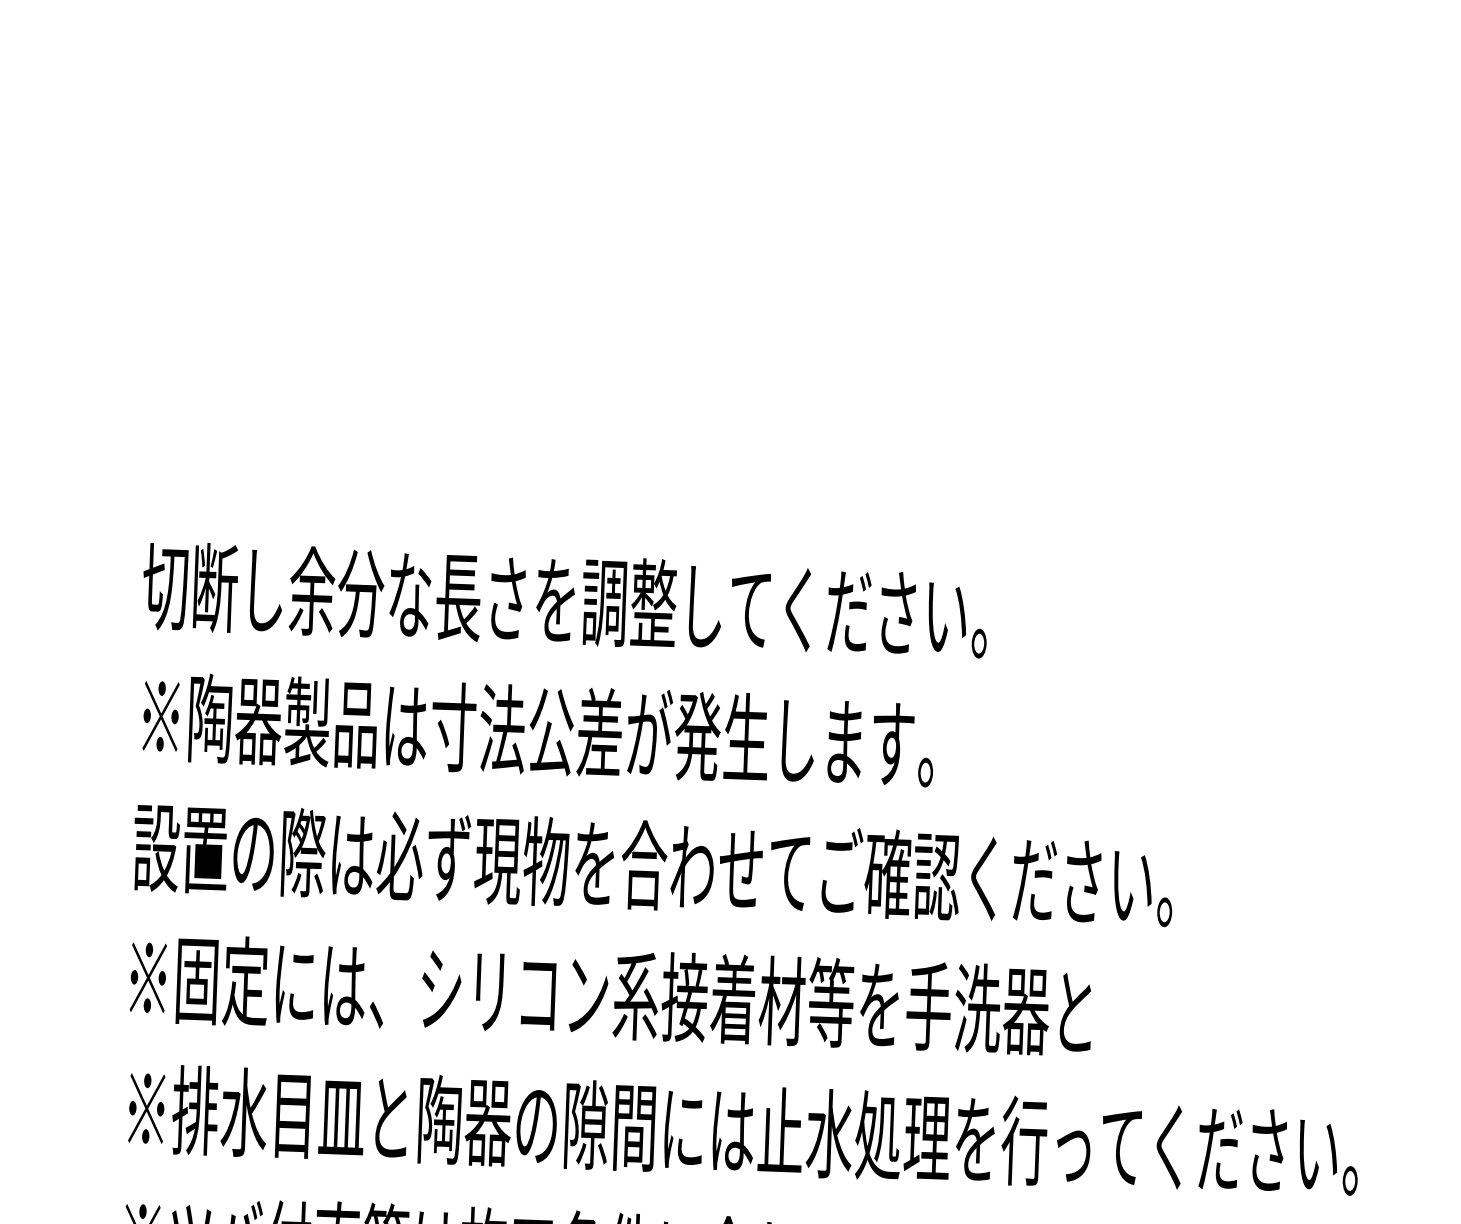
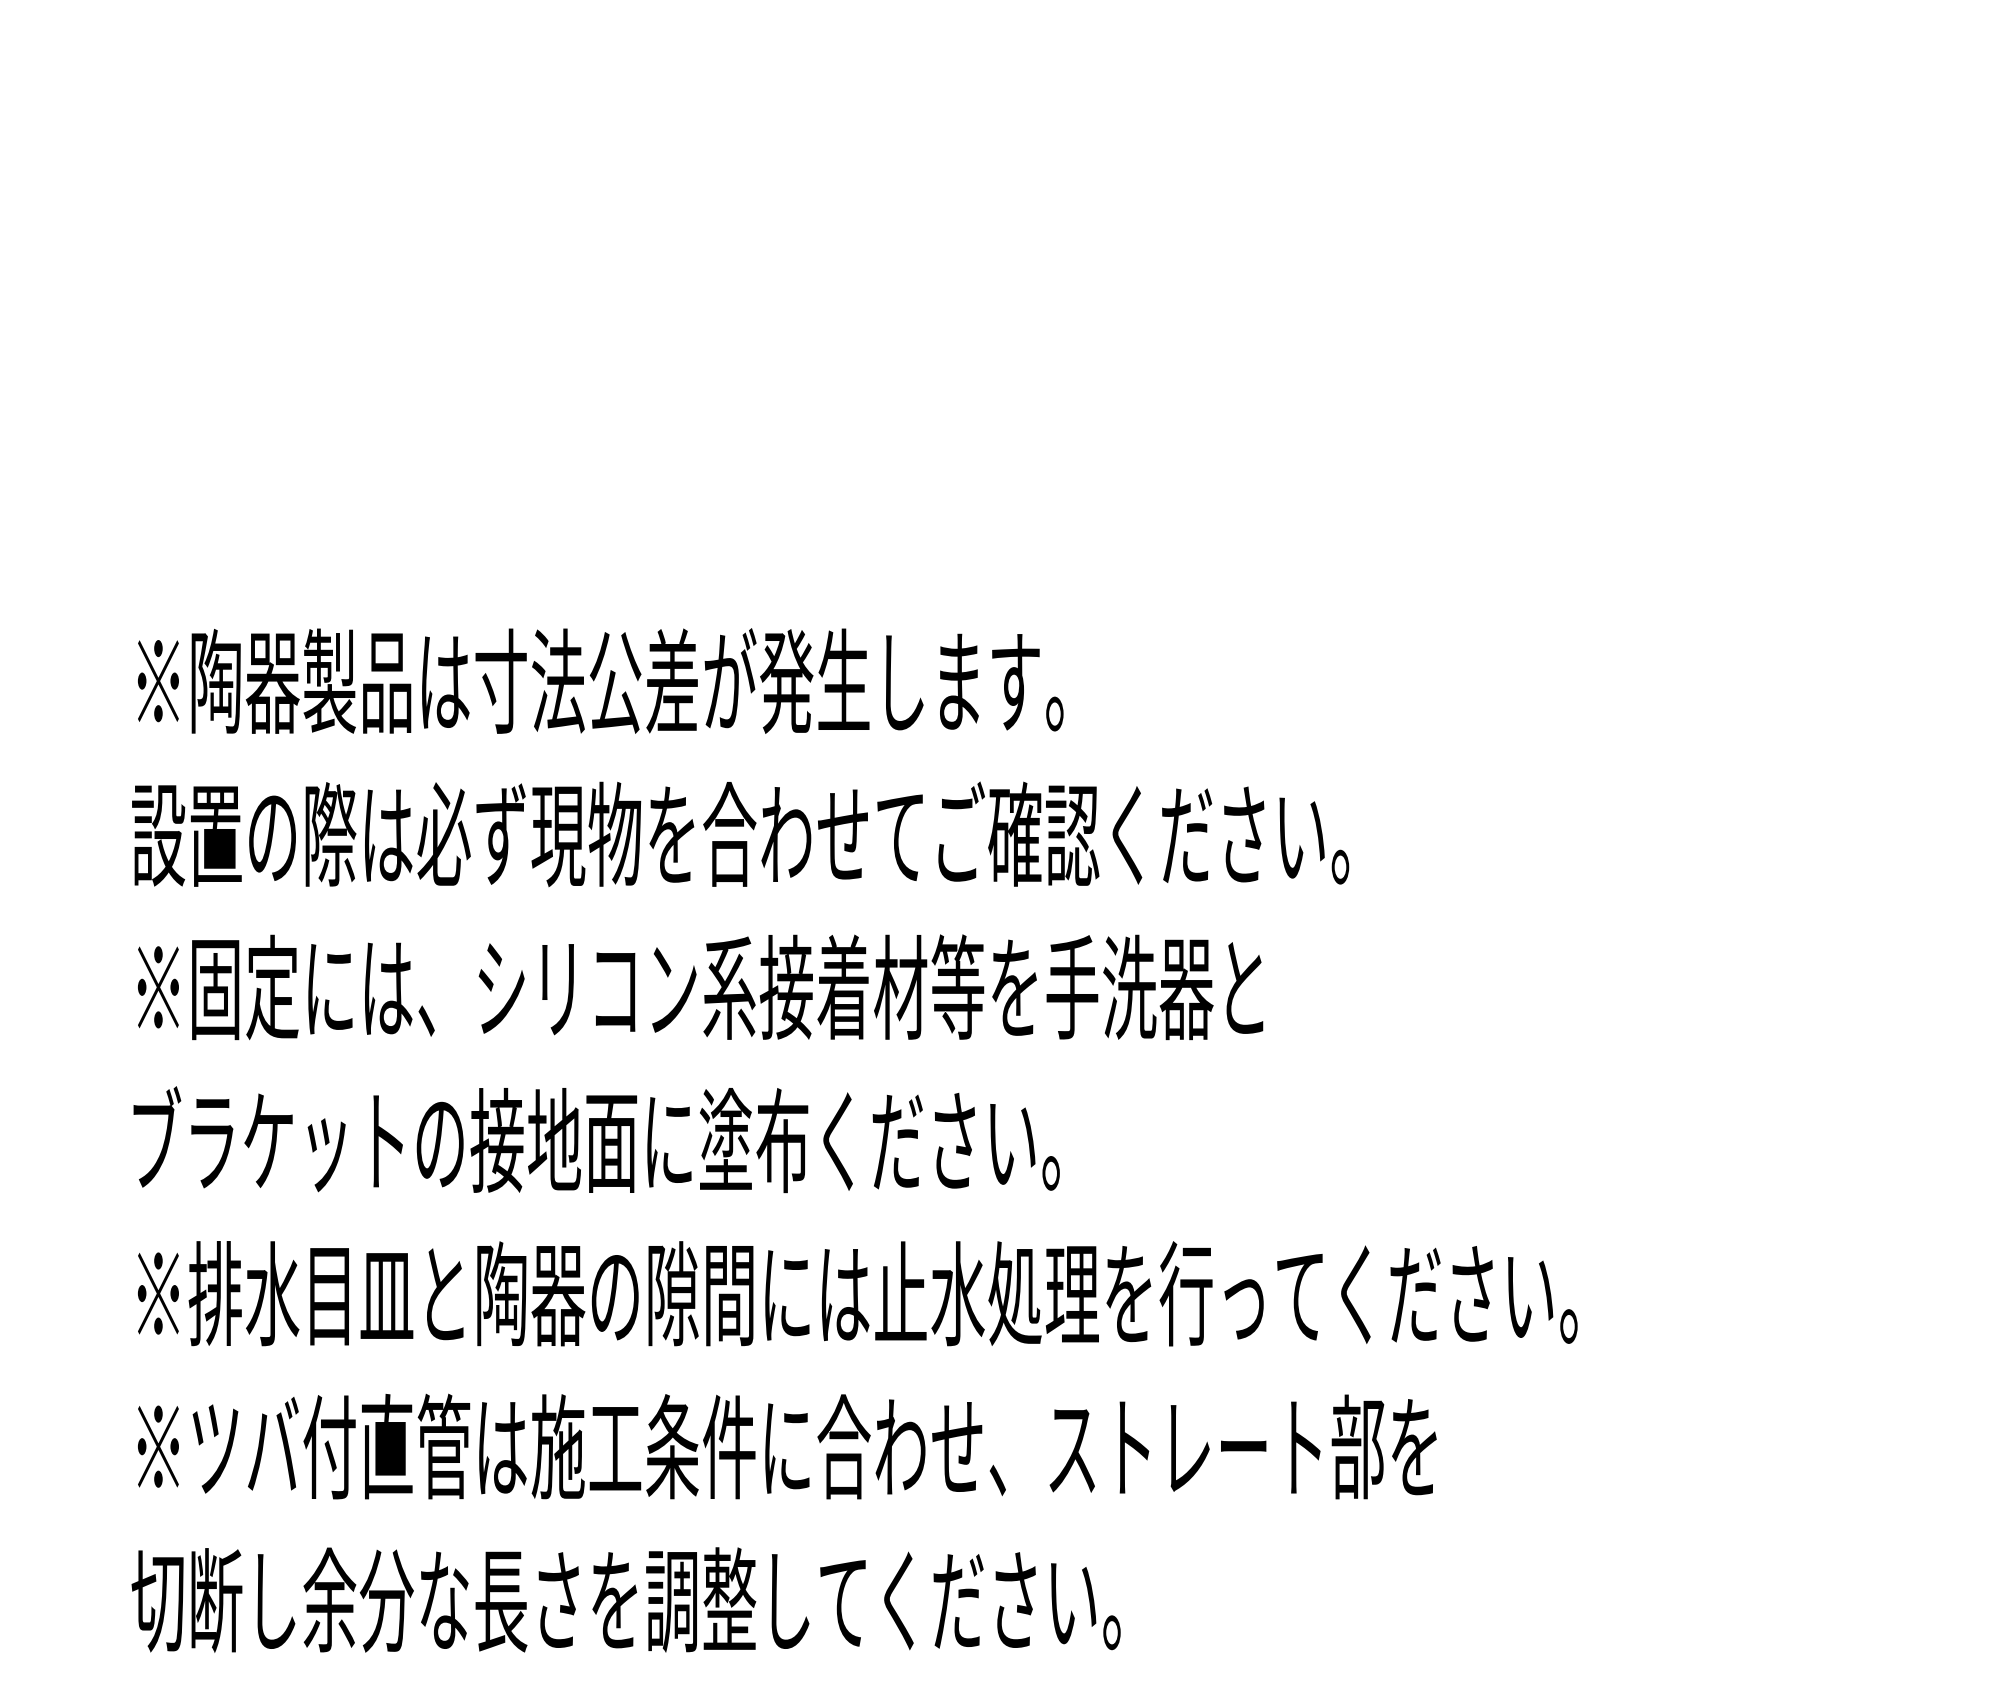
text: (564, 600) -> (625, 681), 切断し余分な長さを調整してください。 -> ※陶器製品は寸法公差が発生します。
text: (658, 734) -> (740, 834), ※陶器製品は寸法公差が発生します。 -> 設置の際は必ず現物を合わせてご確認ください。
text: (653, 865) -> (740, 987), 設置の際は必ず現物を合わせてご確認ください。 -> ※固定には、シリコン系接着材等を手洗器と
text: (611, 993) -> (696, 1139), ※固定には、シリコン系接着材等を手洗器と -> ブラケットの接地面に塗布ください。

